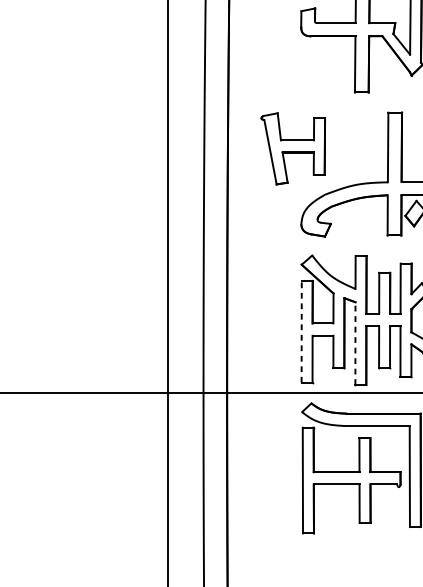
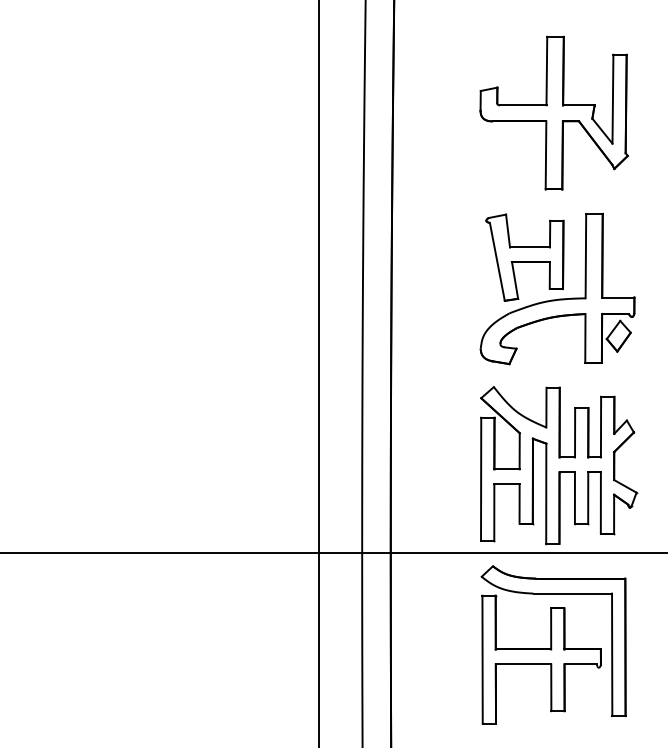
part: (292, 148) -> (524, 257), moved
line: (301, 331) -> (481, 479), dashed -> solid
line: (355, 343) -> (546, 493), dashed -> solid

